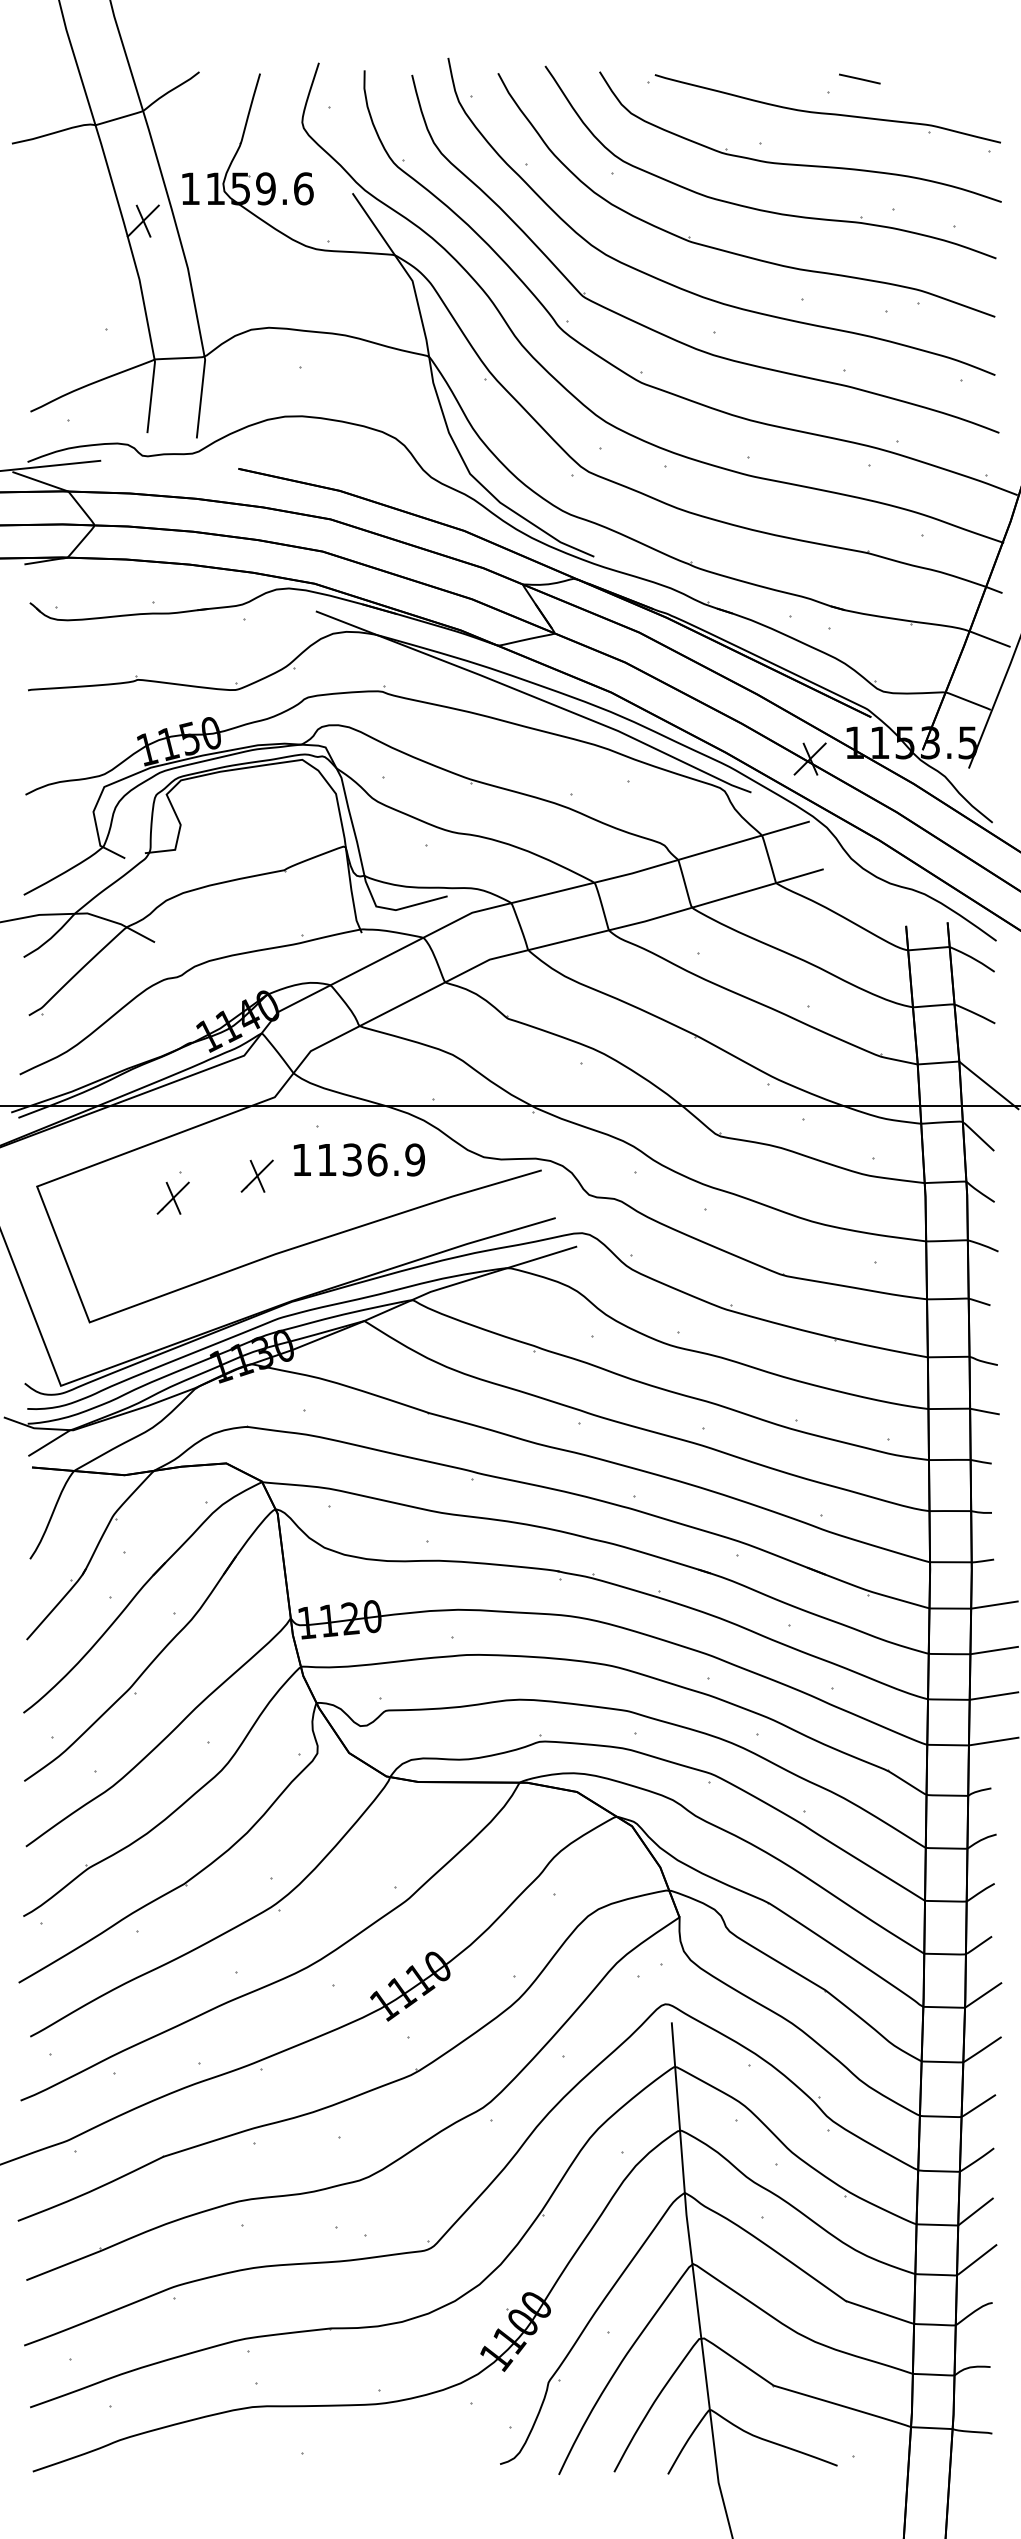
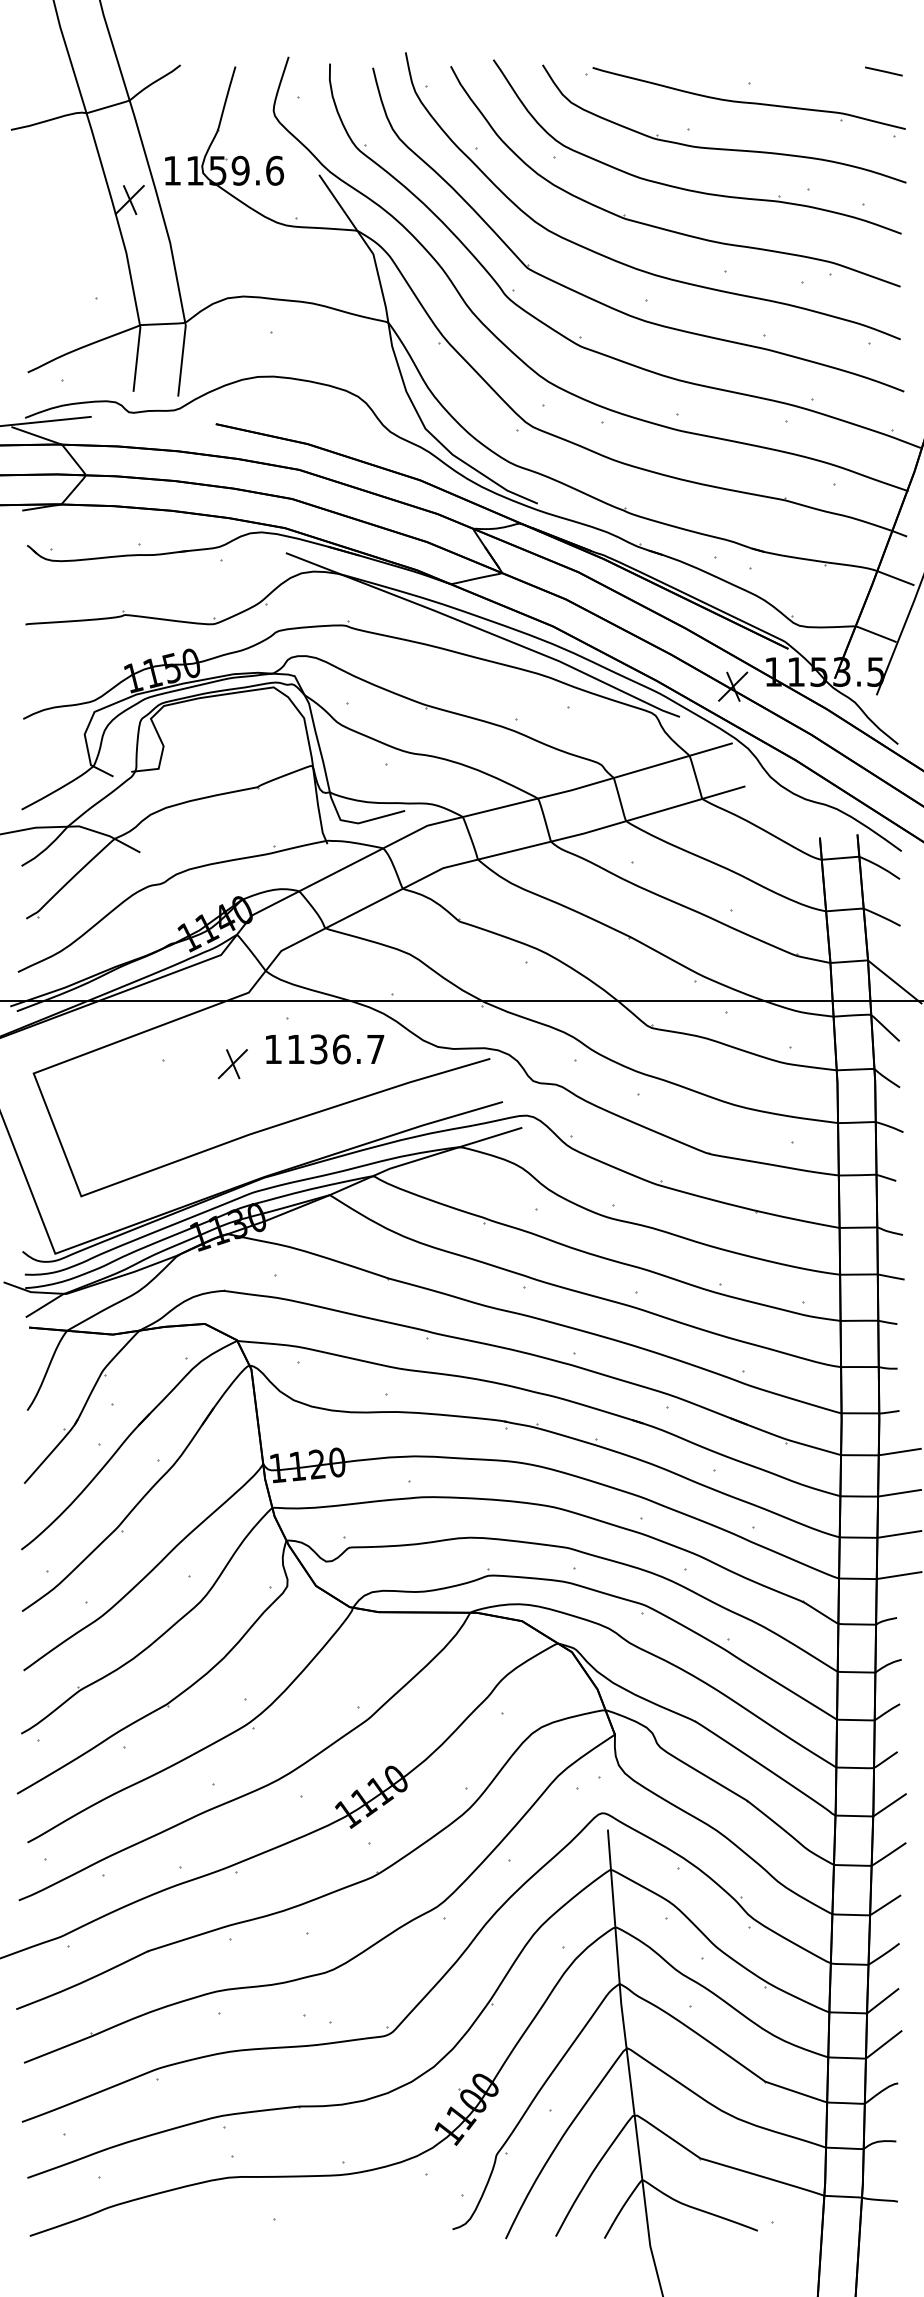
line: (859, 78) -> (883, 71), moved
text: (415, 1159) -> (376, 1048), 1136.9 -> 1136.7
part: (172, 1197) -> (156, 1083), removed

